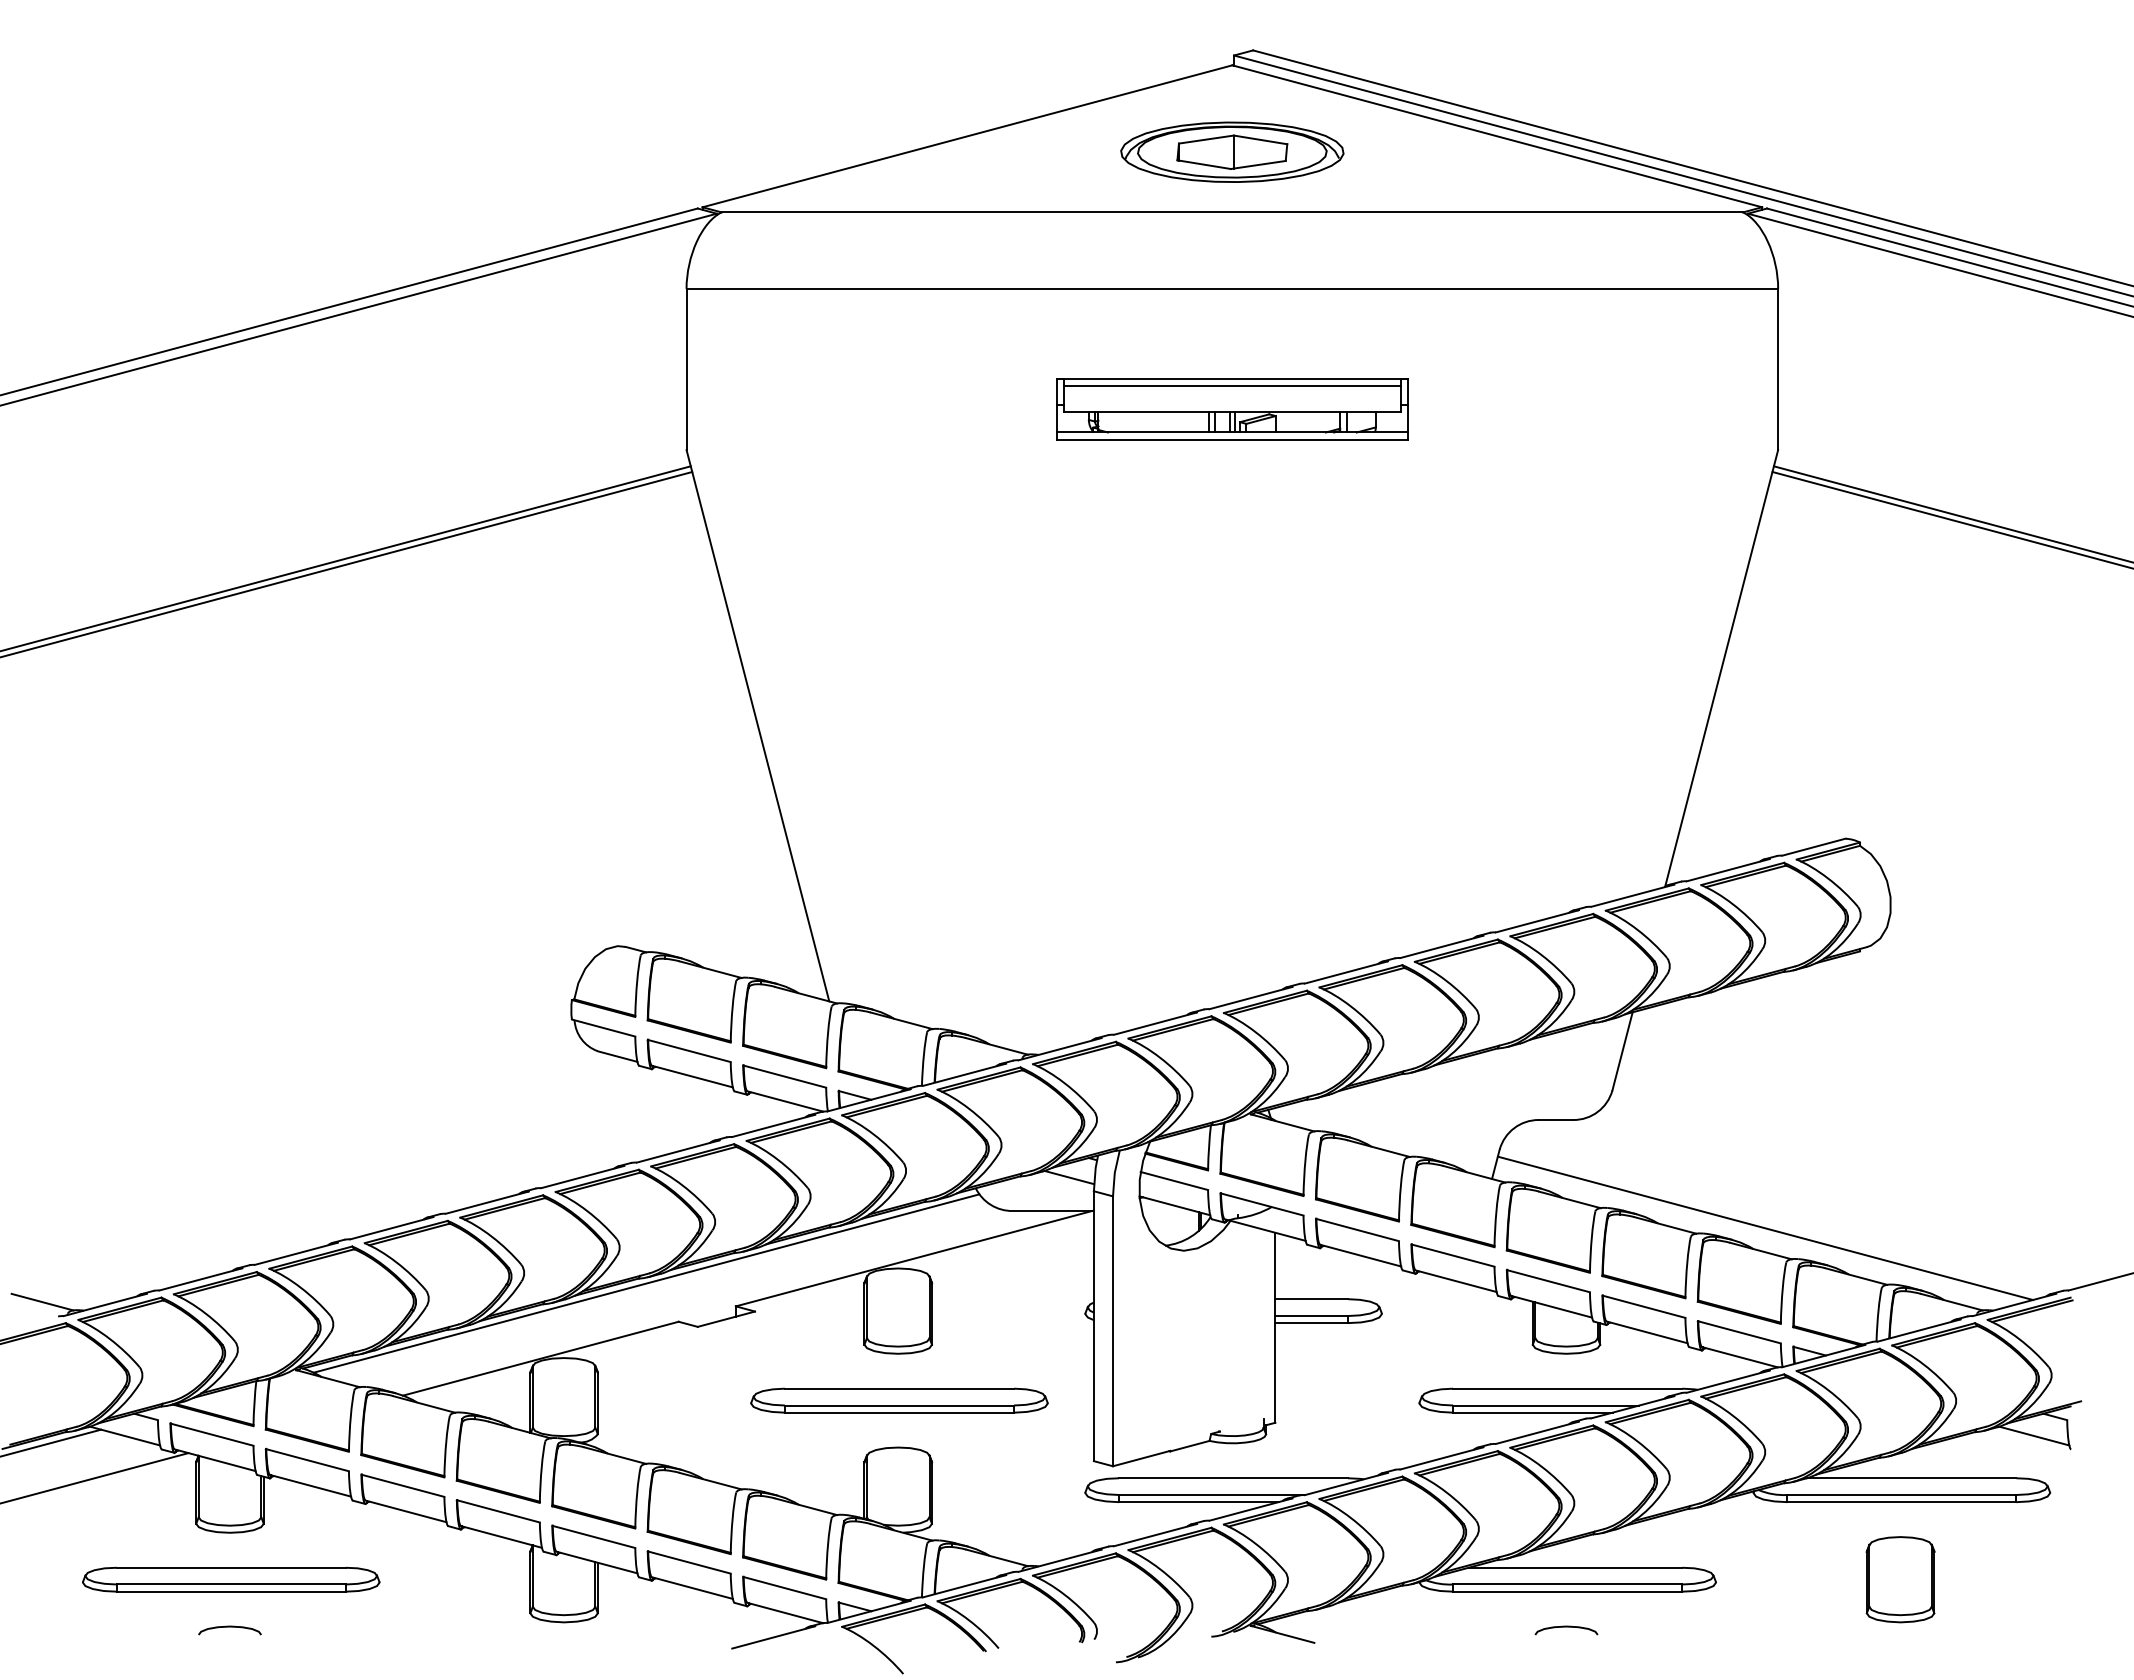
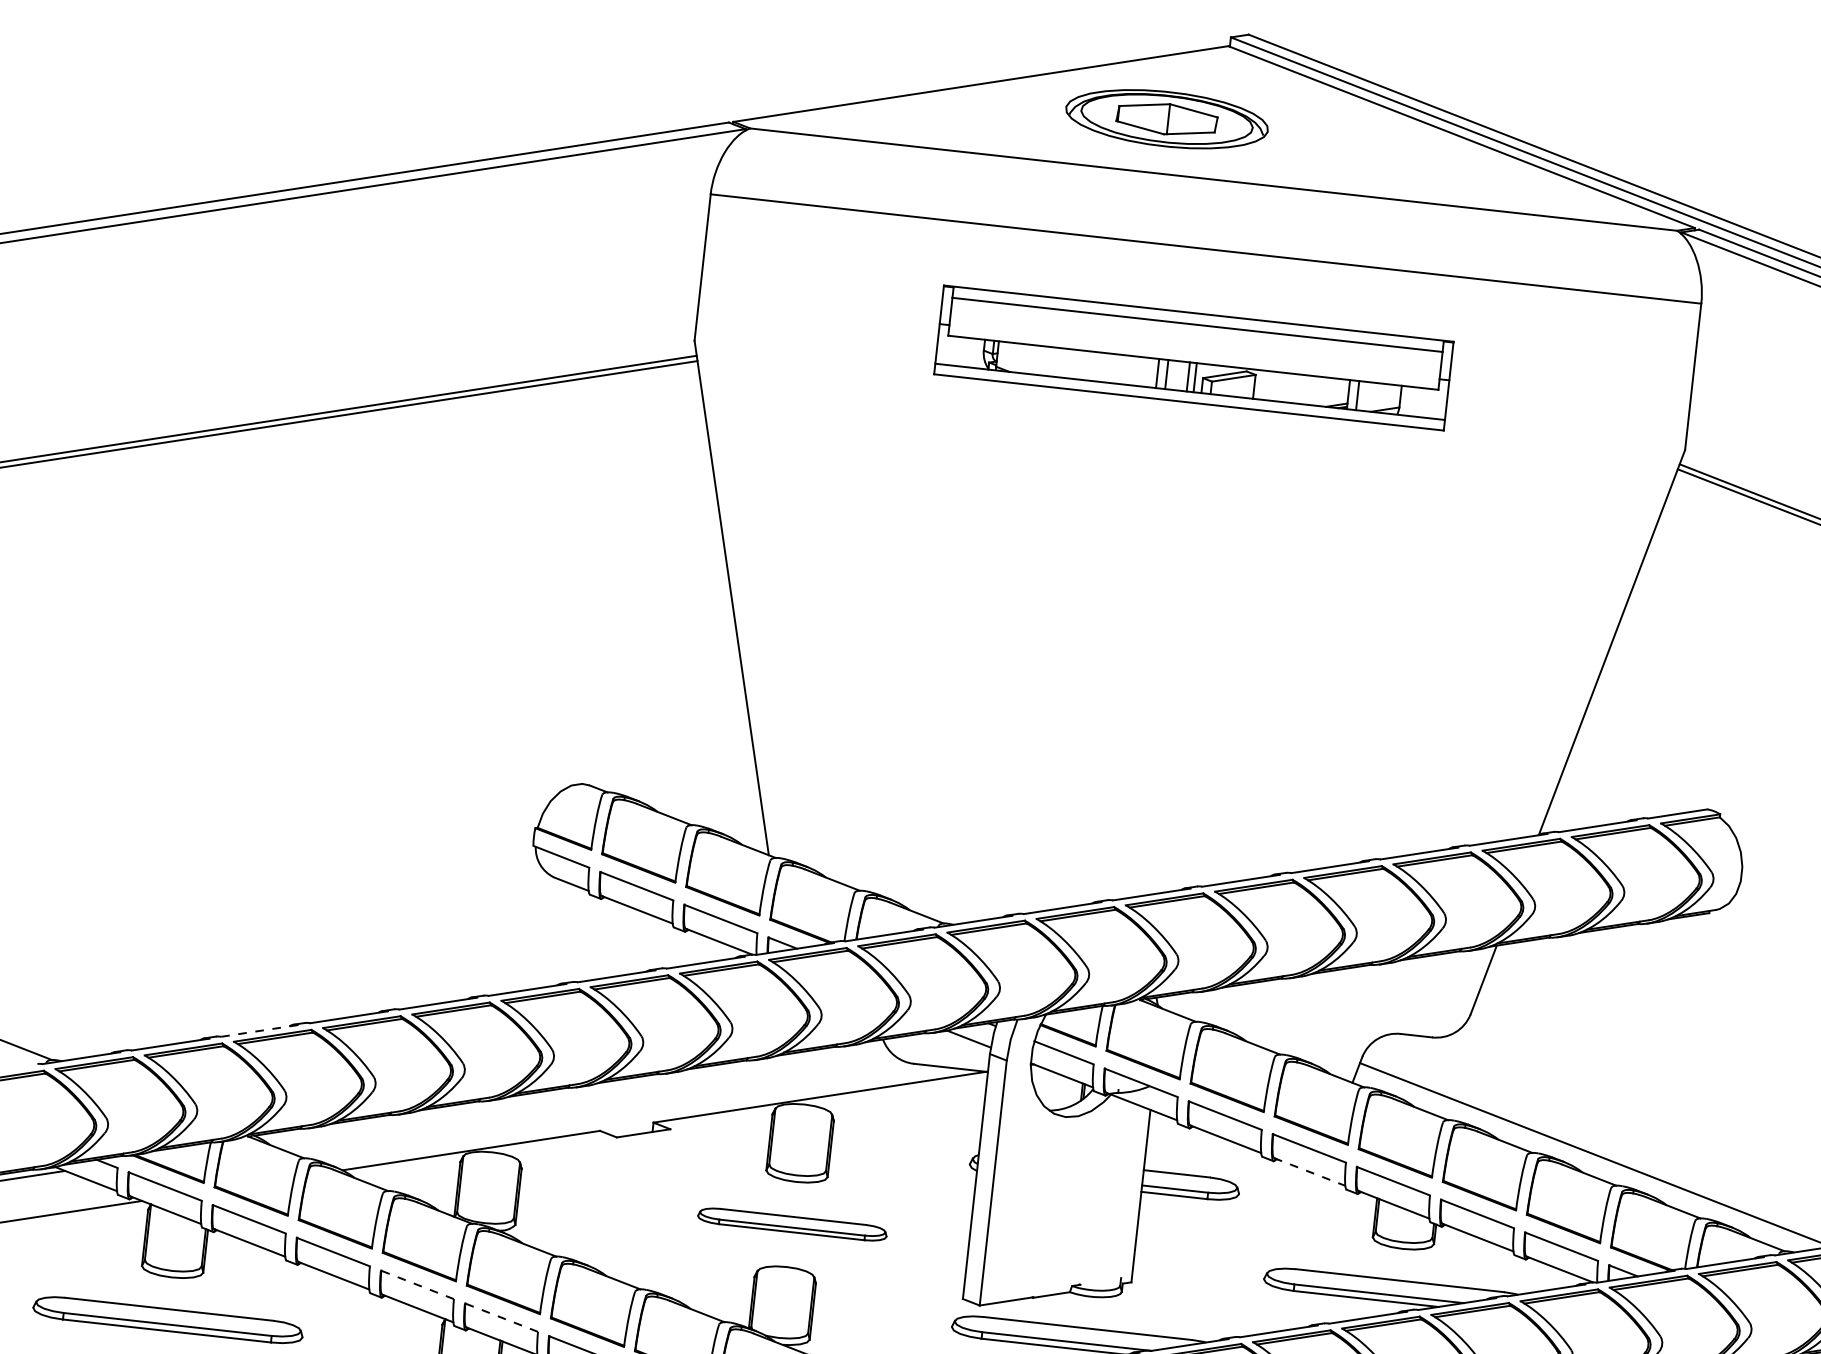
part: (1232, 151) -> (1167, 118), moved
part: (1232, 409) -> (1194, 358), size x1.6
line: (296, 1253) -> (260, 1030), solid -> dashed
line: (1456, 1281) -> (1309, 1172), solid -> dashed
line: (646, 1283) -> (574, 1092), removed
part: (899, 1400) -> (792, 1224), size x0.7
line: (498, 1511) -> (417, 1285), solid -> dashed
line: (593, 1536) -> (501, 1317), solid -> dashed

